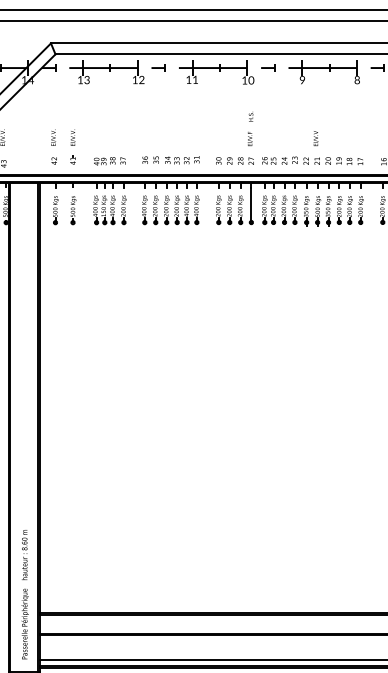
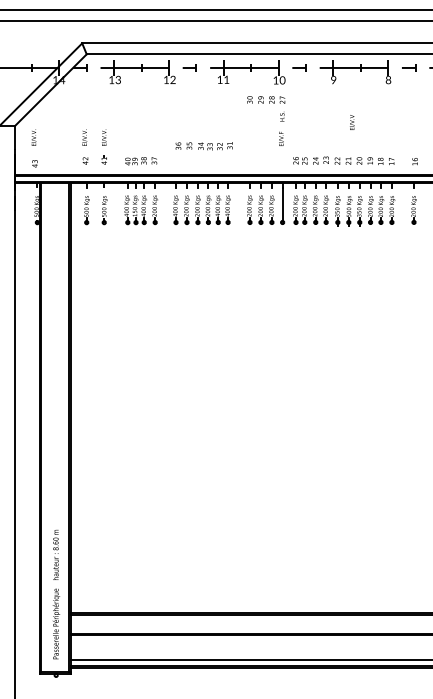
text: (316, 138) -> (352, 122), moved
text: (170, 160) -> (203, 146), moved
text: (235, 160) -> (266, 99), moved

